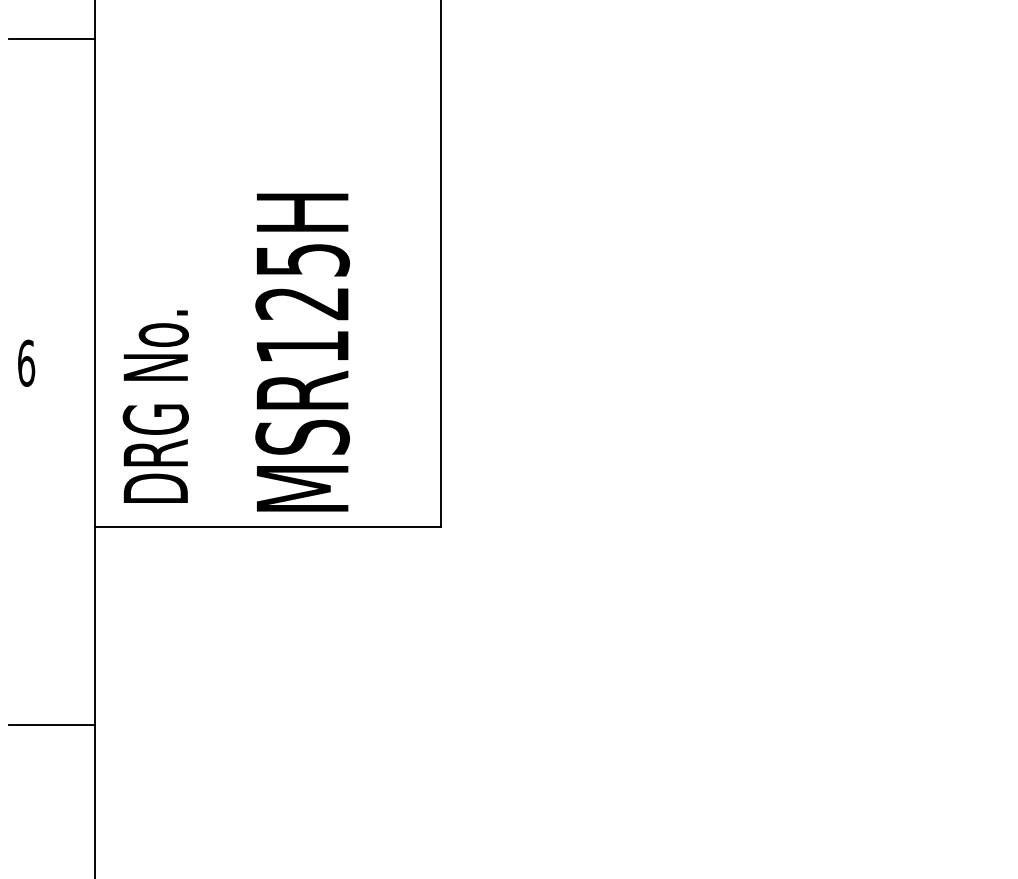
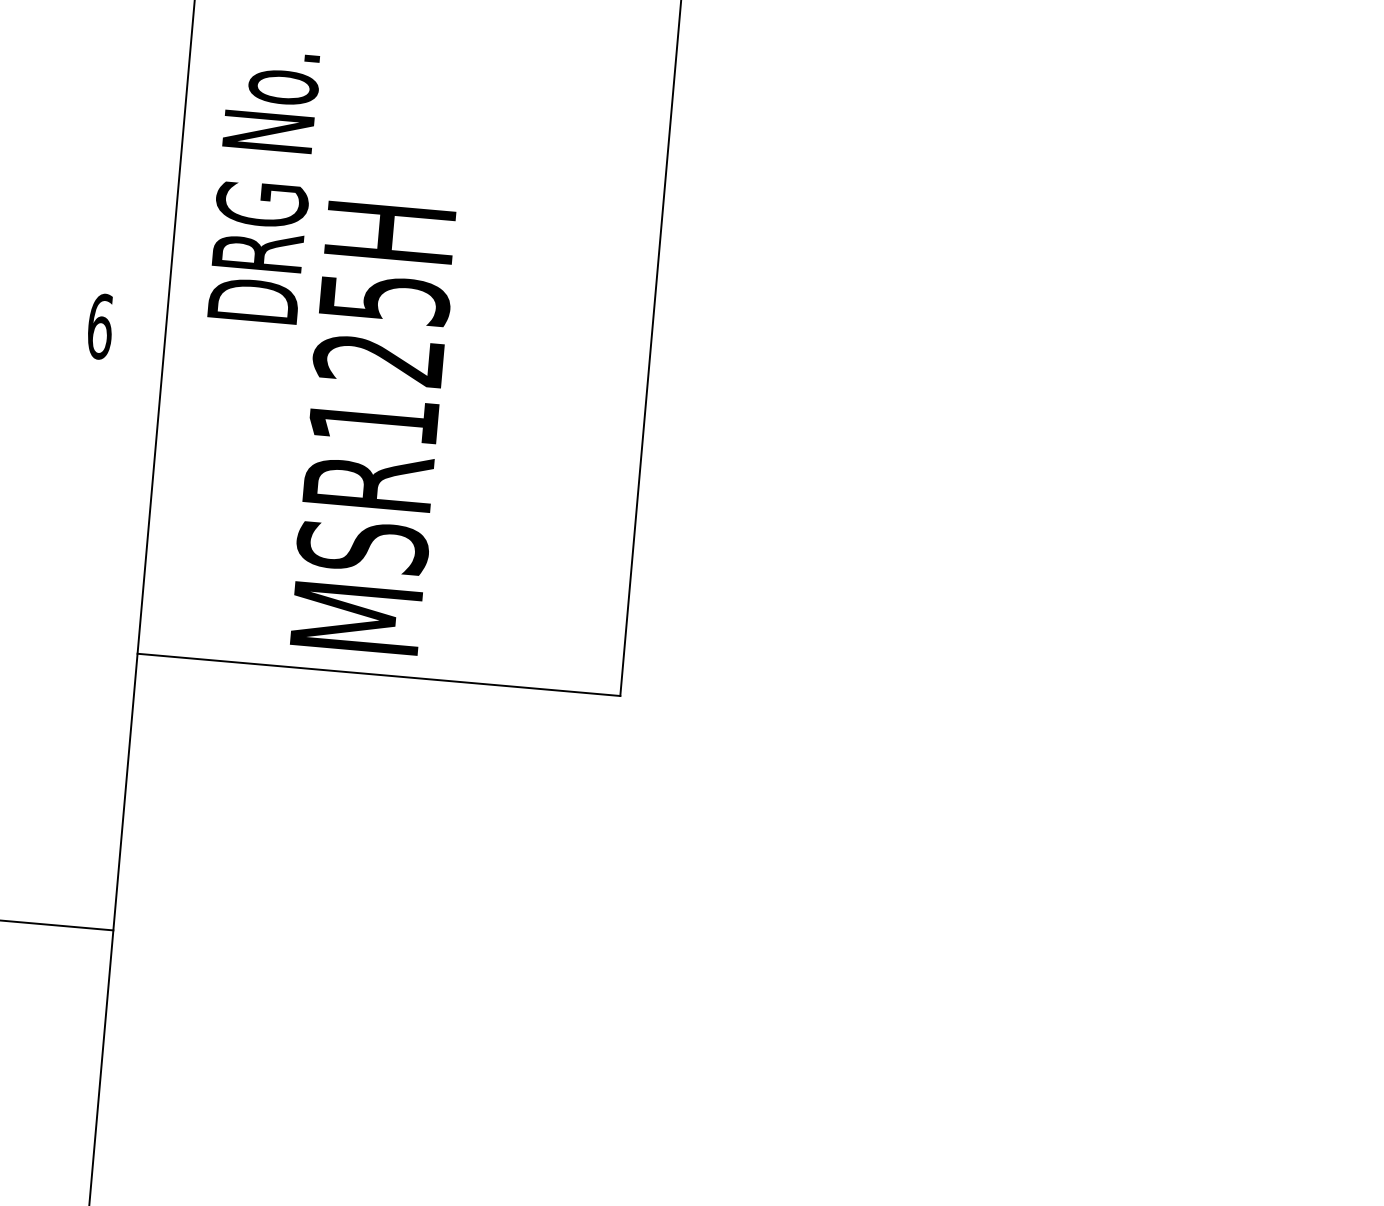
text: (302, 352) -> (373, 428), moved
text: (26, 362) -> (100, 325), moved
text: (155, 406) -> (263, 186), moved

